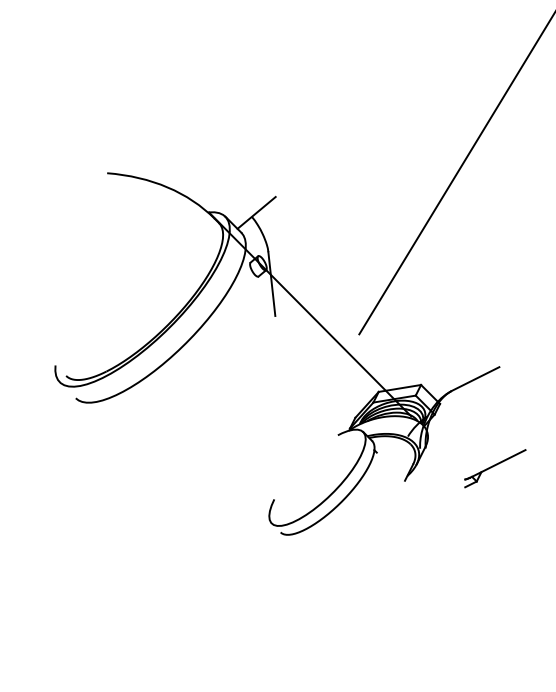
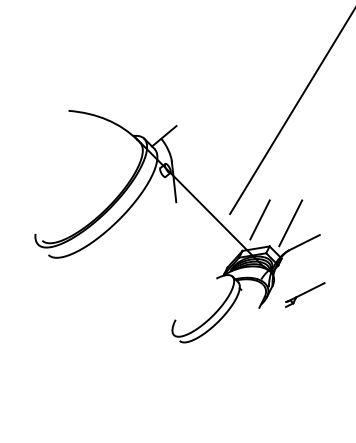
line: (405, 342) -> (259, 219), added
line: (453, 349) -> (290, 223), added
part: (494, 467) -> (304, 294), moved

